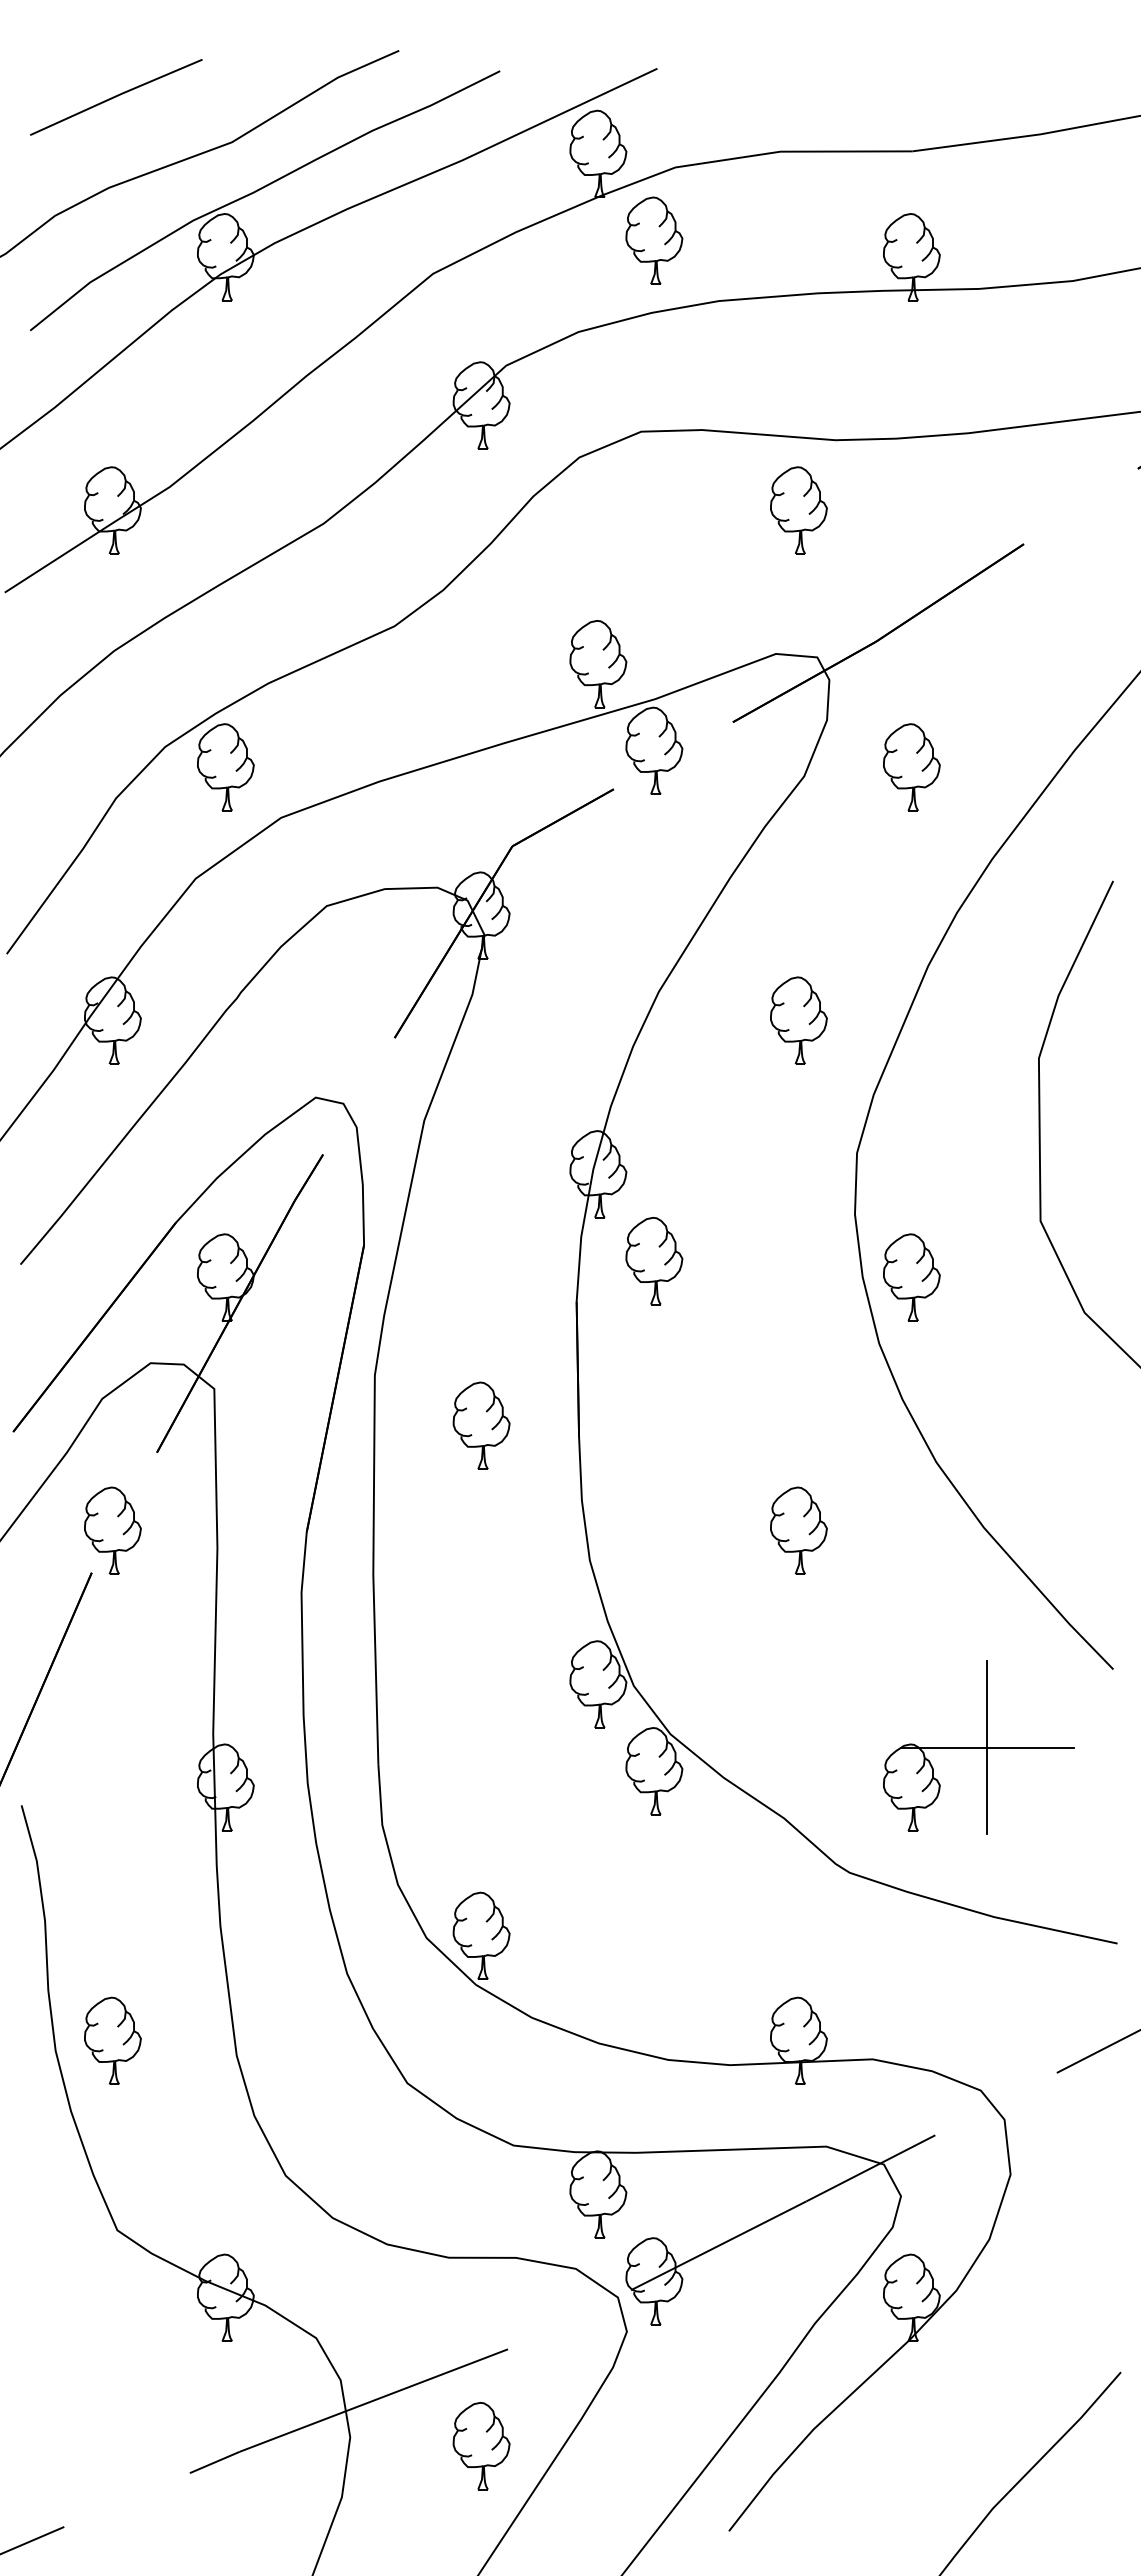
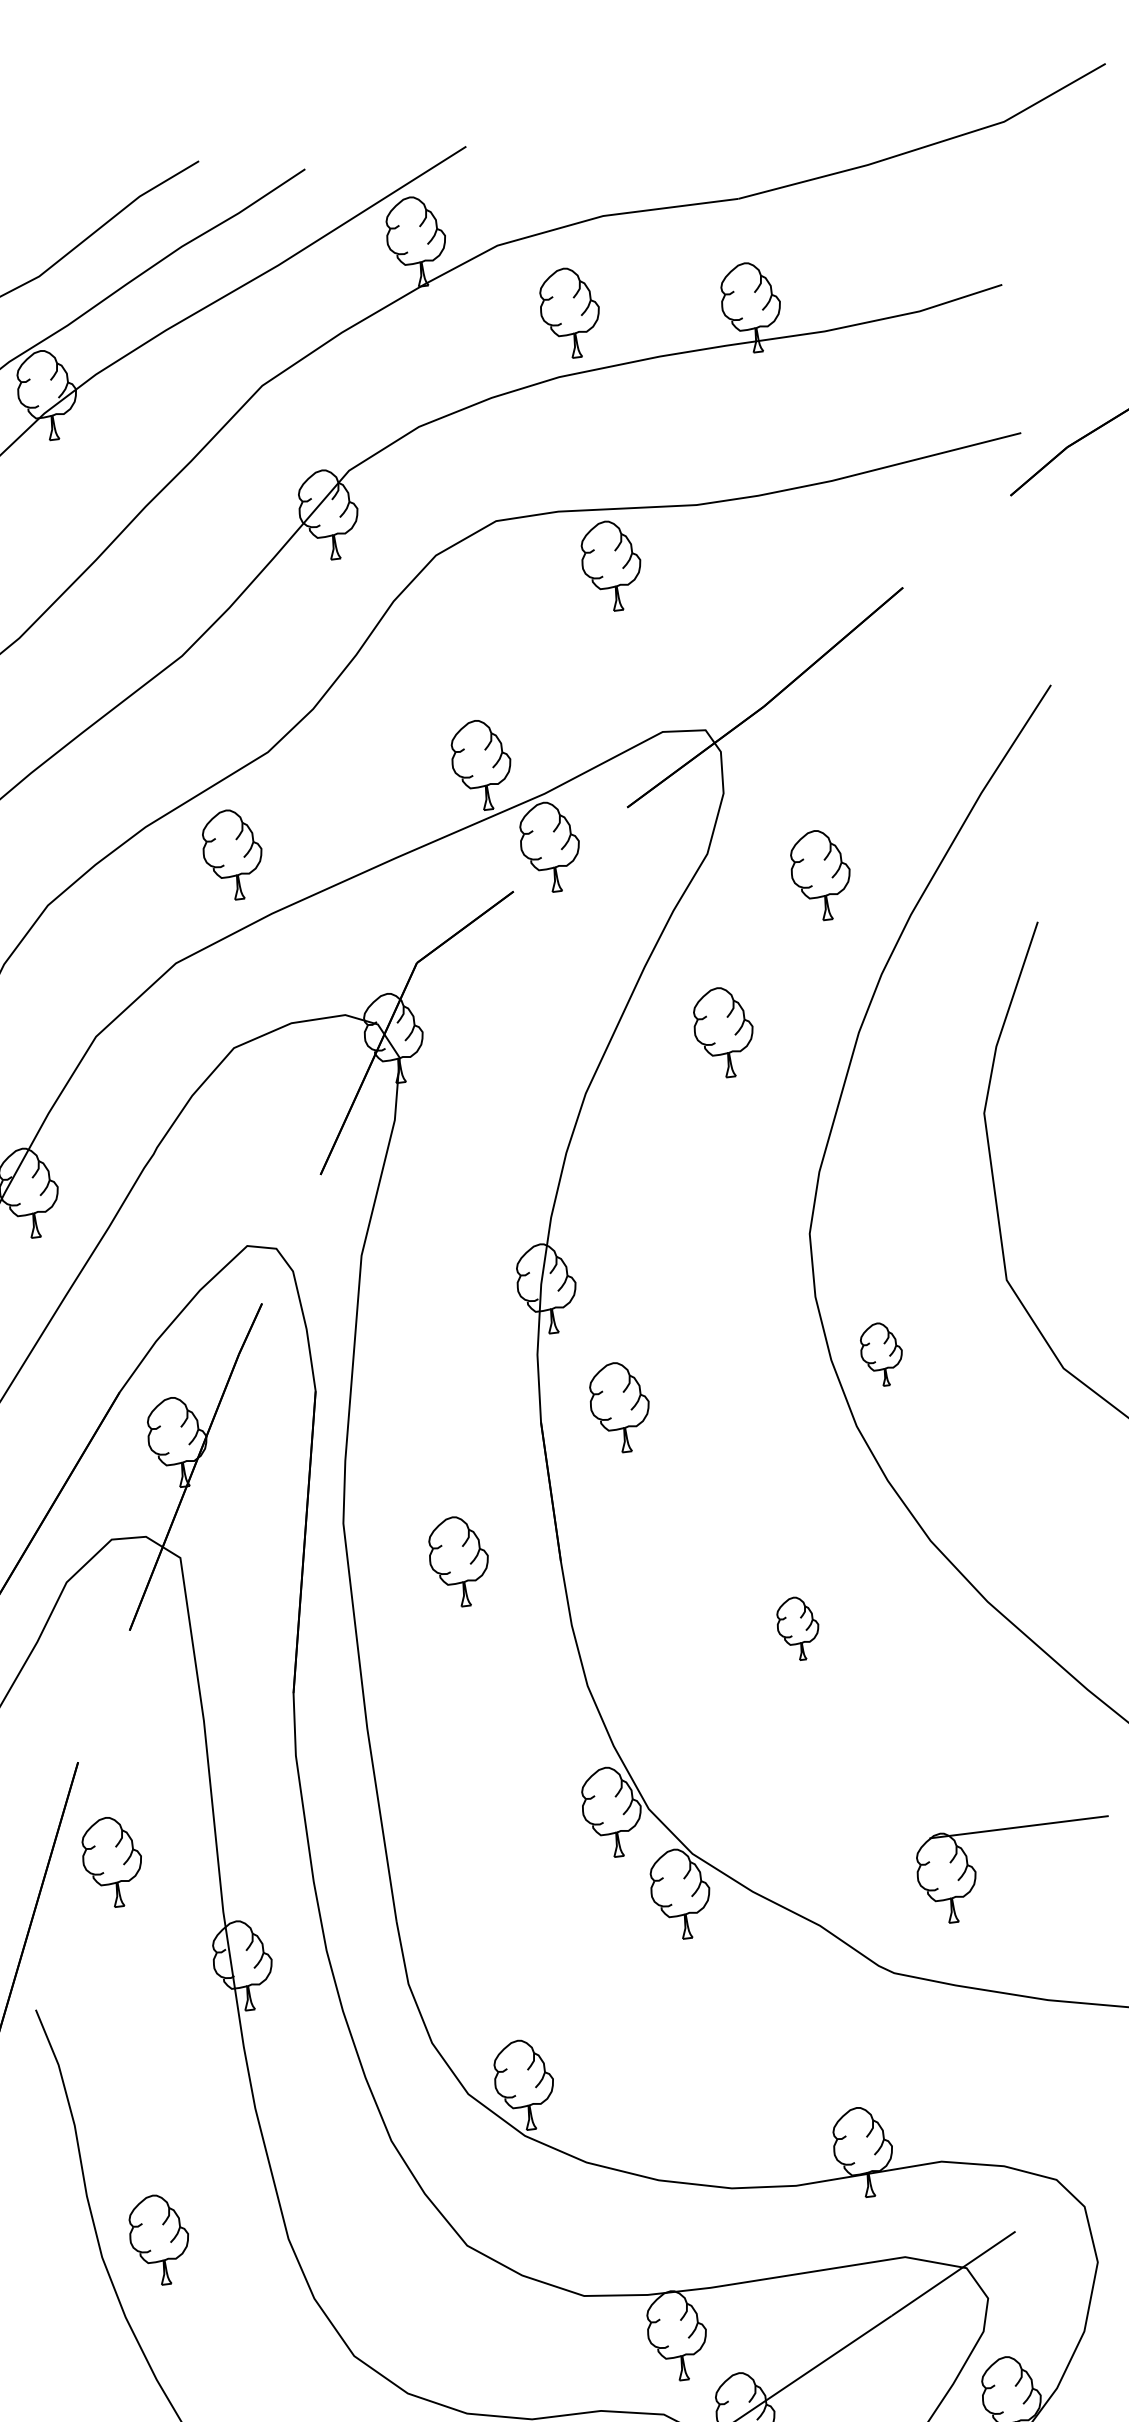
part: (654, 240) -> (570, 312), moved
part: (798, 510) -> (611, 565), moved
part: (225, 767) -> (232, 854), moved
part: (911, 767) -> (820, 875), moved
part: (798, 1020) -> (723, 1032), moved
part: (654, 1261) -> (620, 1407), moved
part: (911, 1277) -> (881, 1354), size x0.7
part: (112, 1530) -> (112, 1861), moved
part: (798, 1530) -> (797, 1628), size x0.7
line: (987, 1747) -> (1019, 1826), removed

